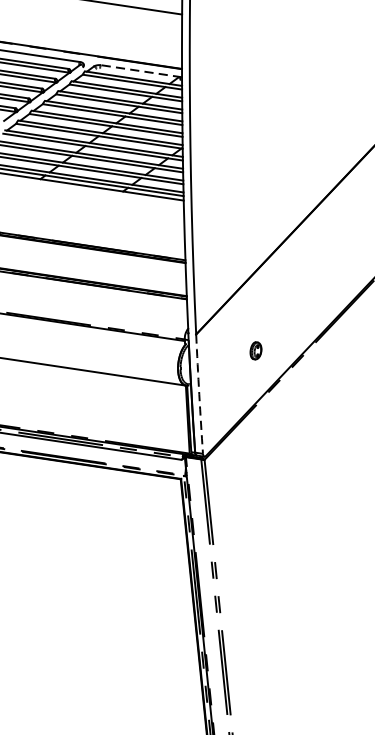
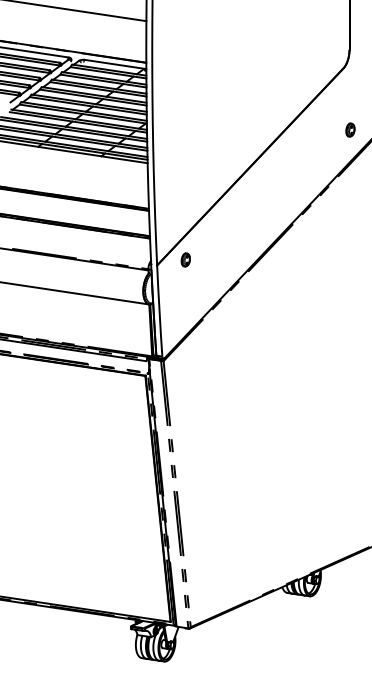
line: (141, 71) -> (115, 64), dashed -> solid
part: (255, 350) -> (185, 259), moved
arc: (199, 394) -> (159, 311), dashed -> solid

